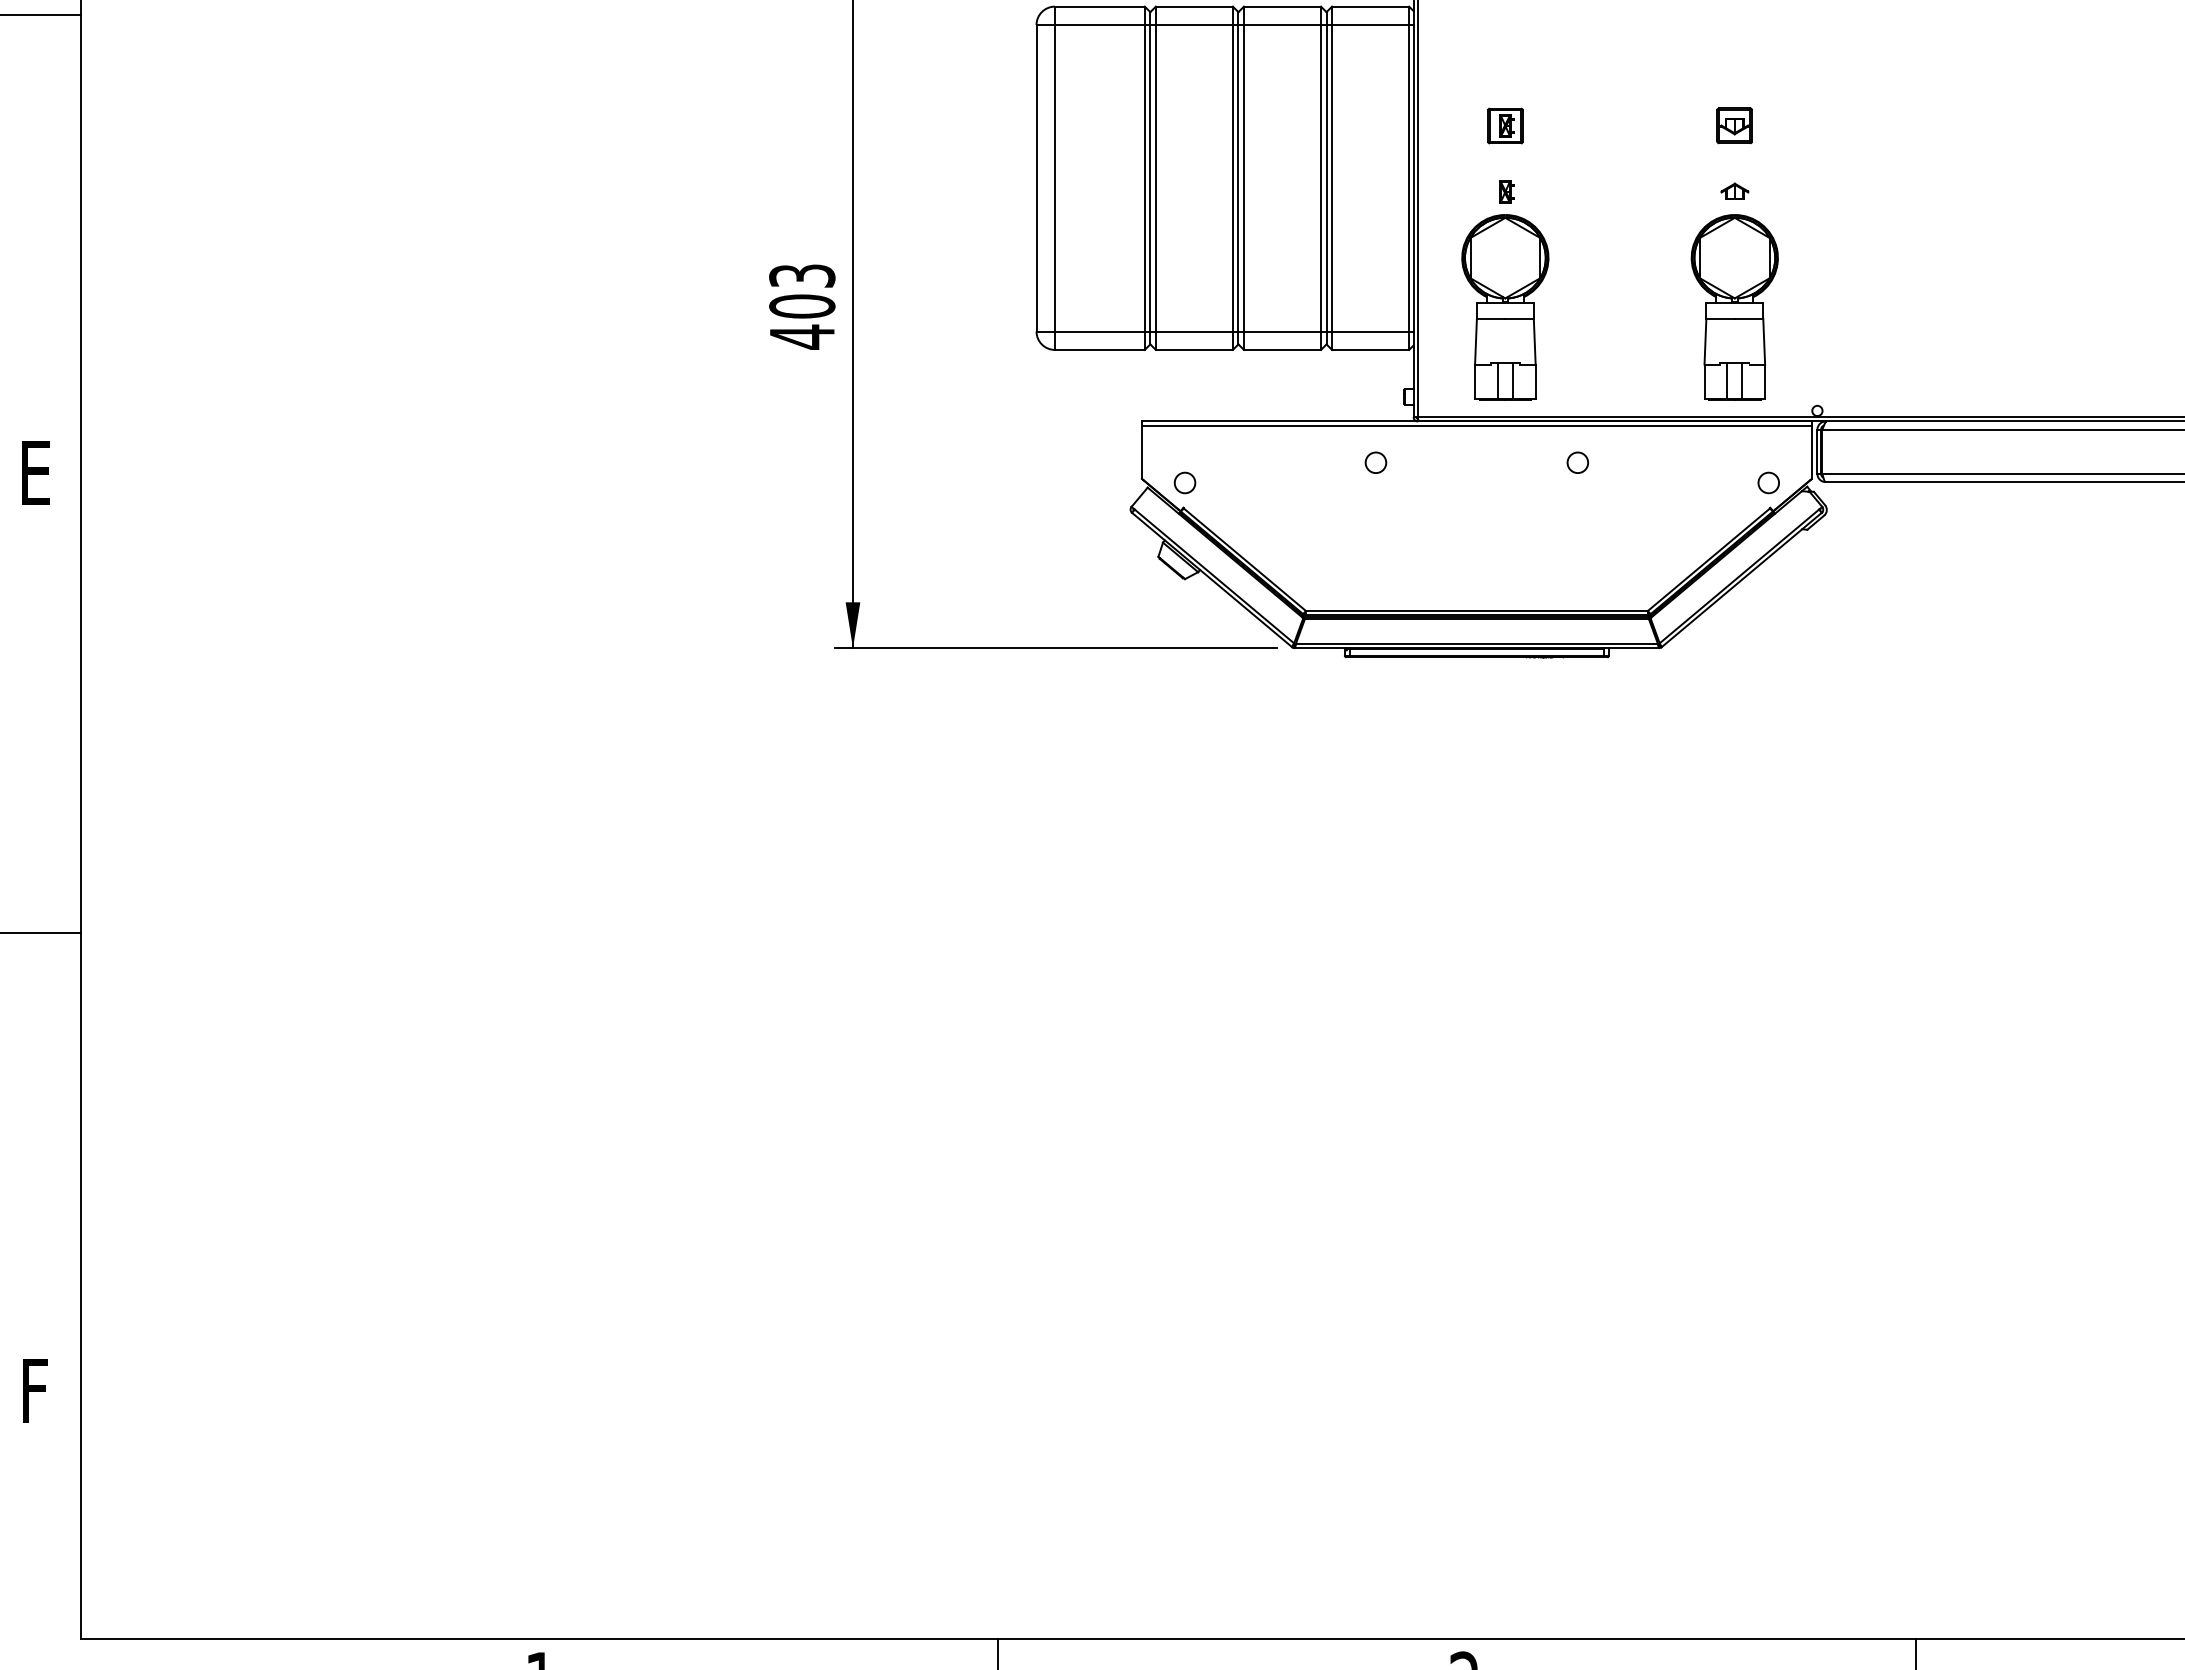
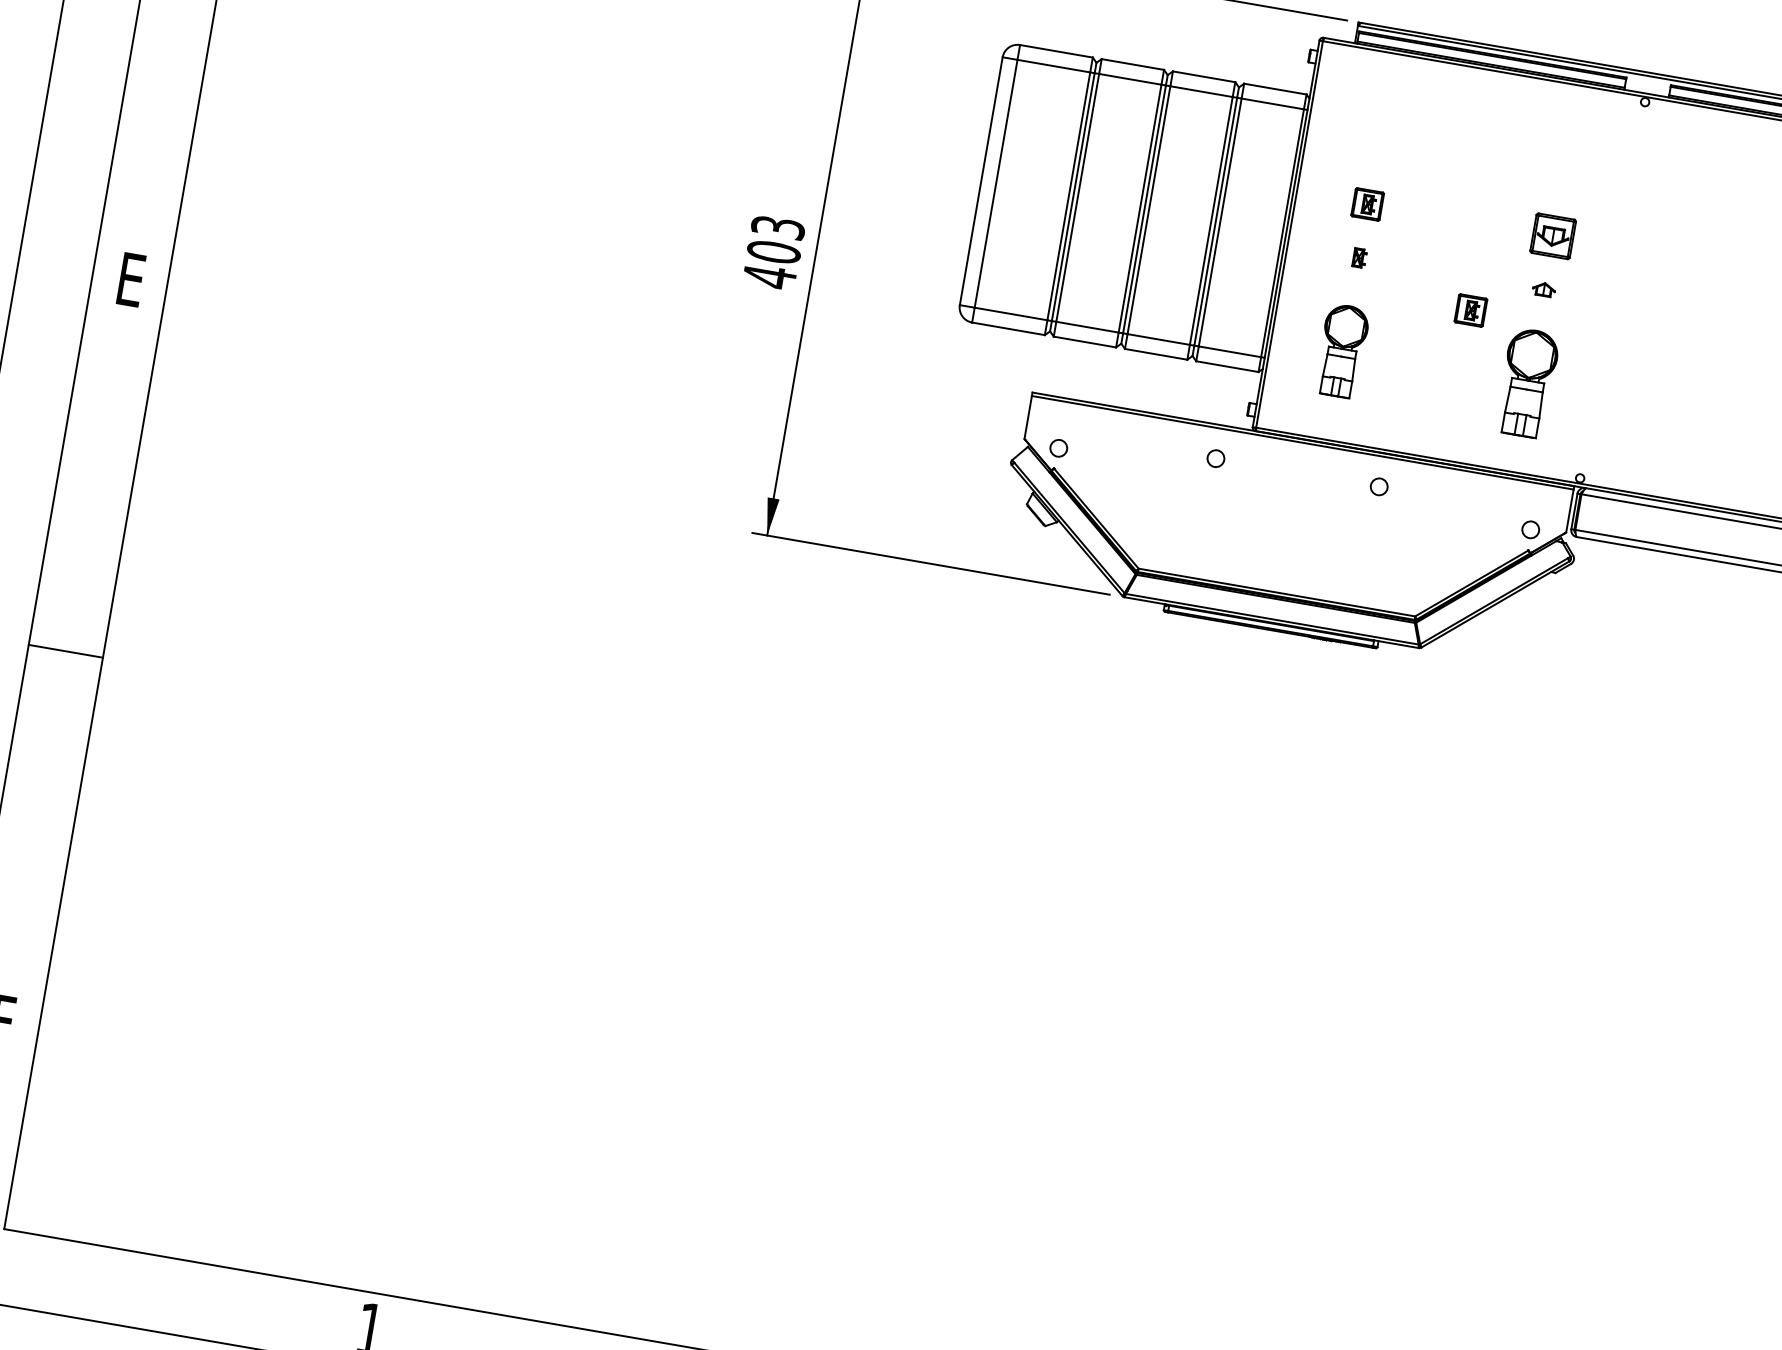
part: (1734, 125) -> (1552, 236), size x1.4
part: (1651, 231) -> (1471, 310), added
part: (1505, 307) -> (1342, 351), size x0.6
part: (1734, 307) -> (1527, 383), size x0.7

